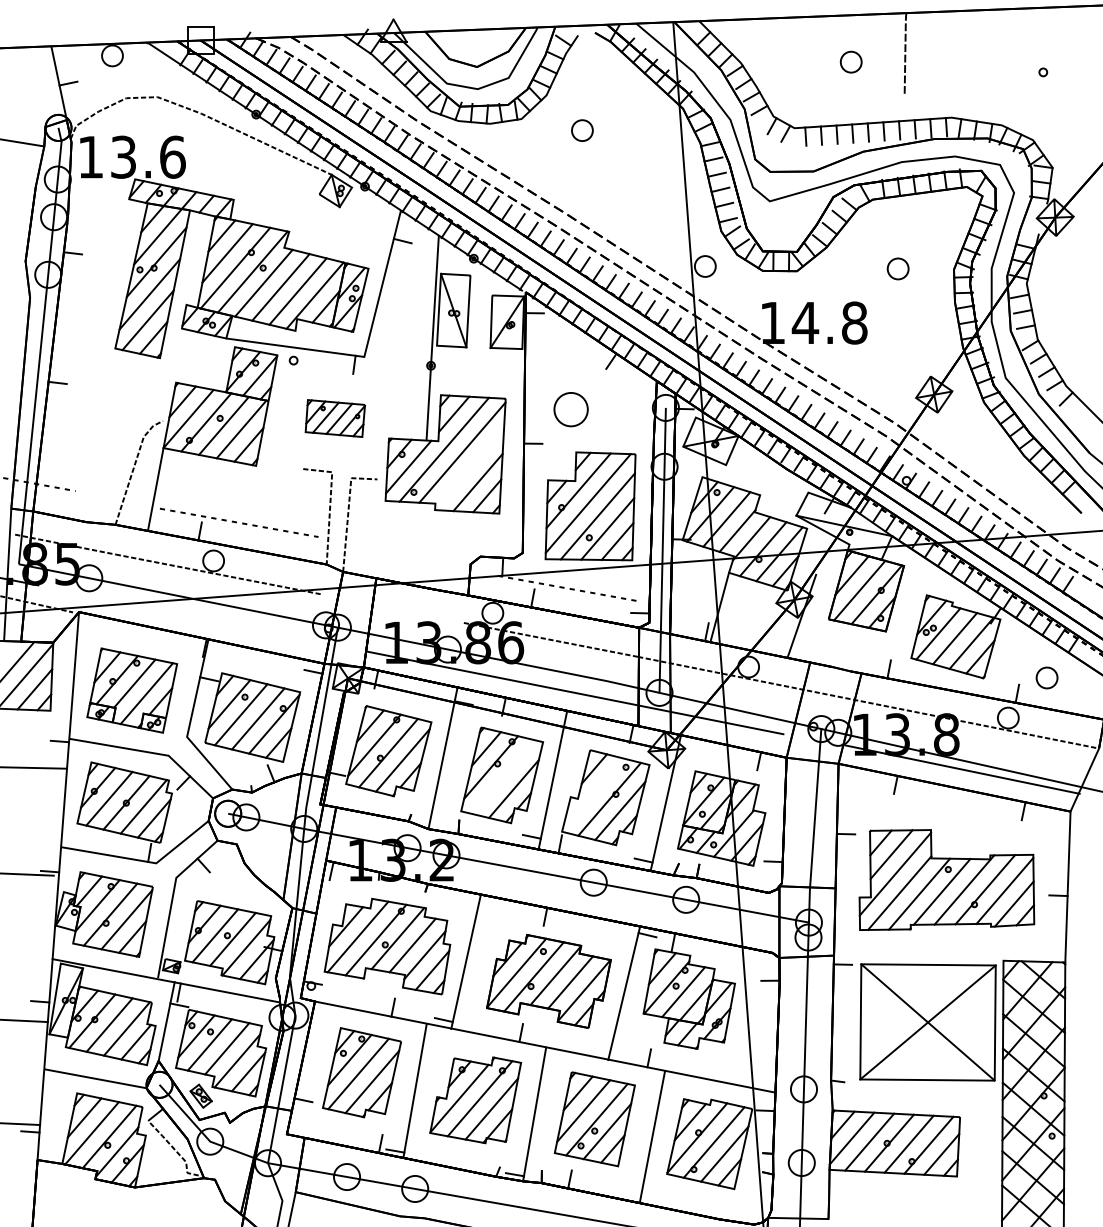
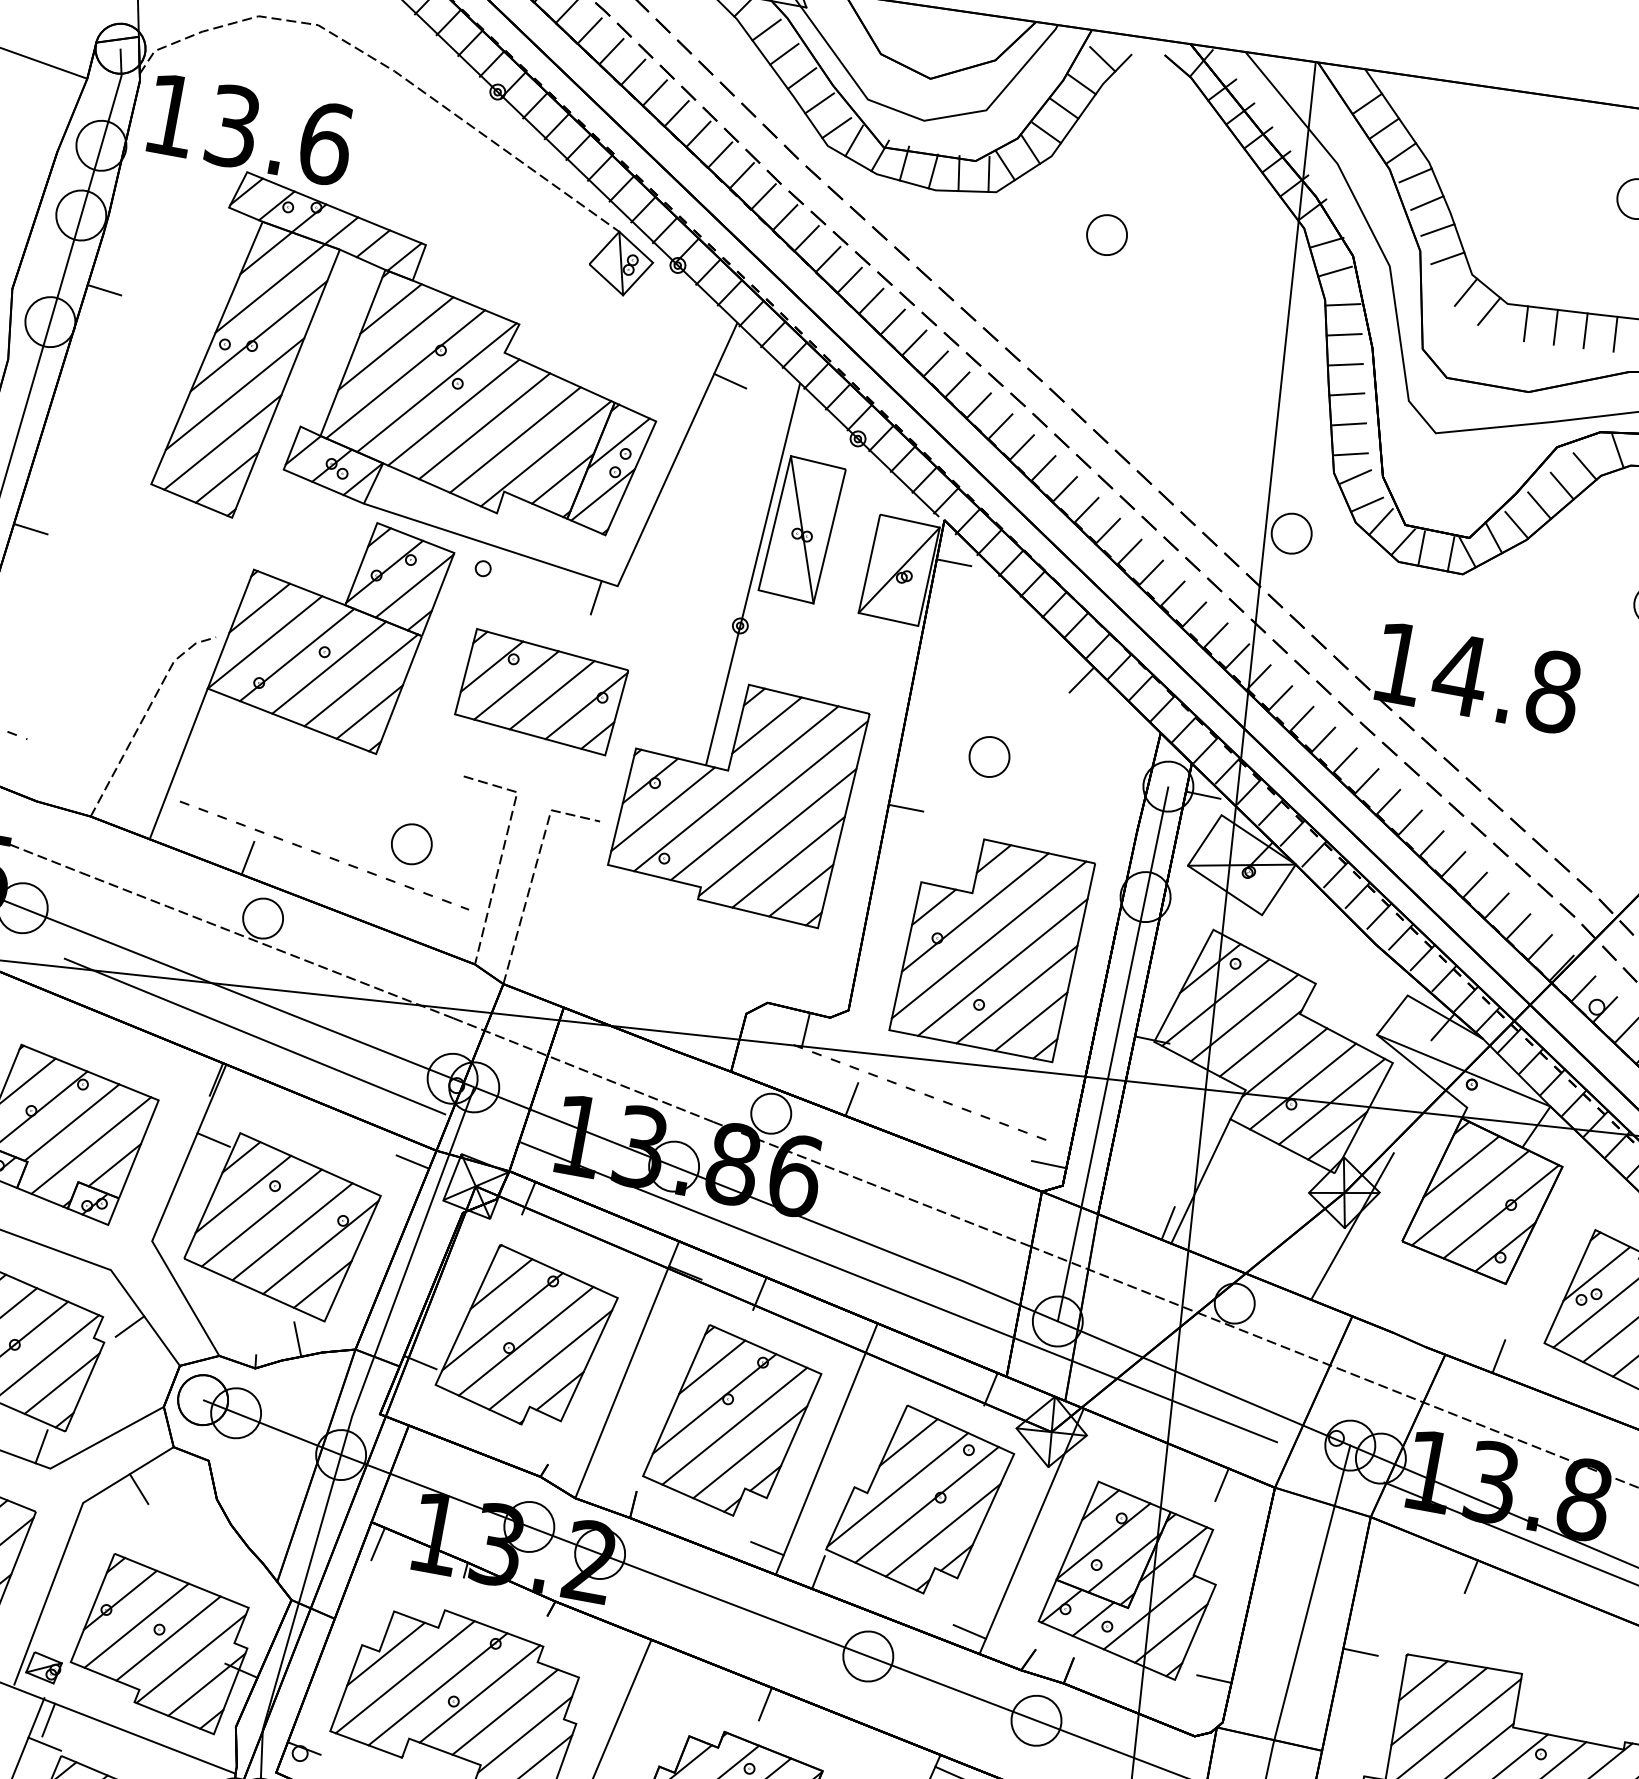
part: (571, 409) -> (989, 756), size x0.62
part: (335, 418) -> (542, 692), size x1.43
line: (469, 468) -> (777, 832), added
part: (282, 508) -> (411, 843), added
line: (391, 608) -> (581, 1069), added
line: (220, 622) -> (254, 1036), added
line: (503, 776) -> (734, 1425), added
line: (593, 794) -> (898, 1490), added

